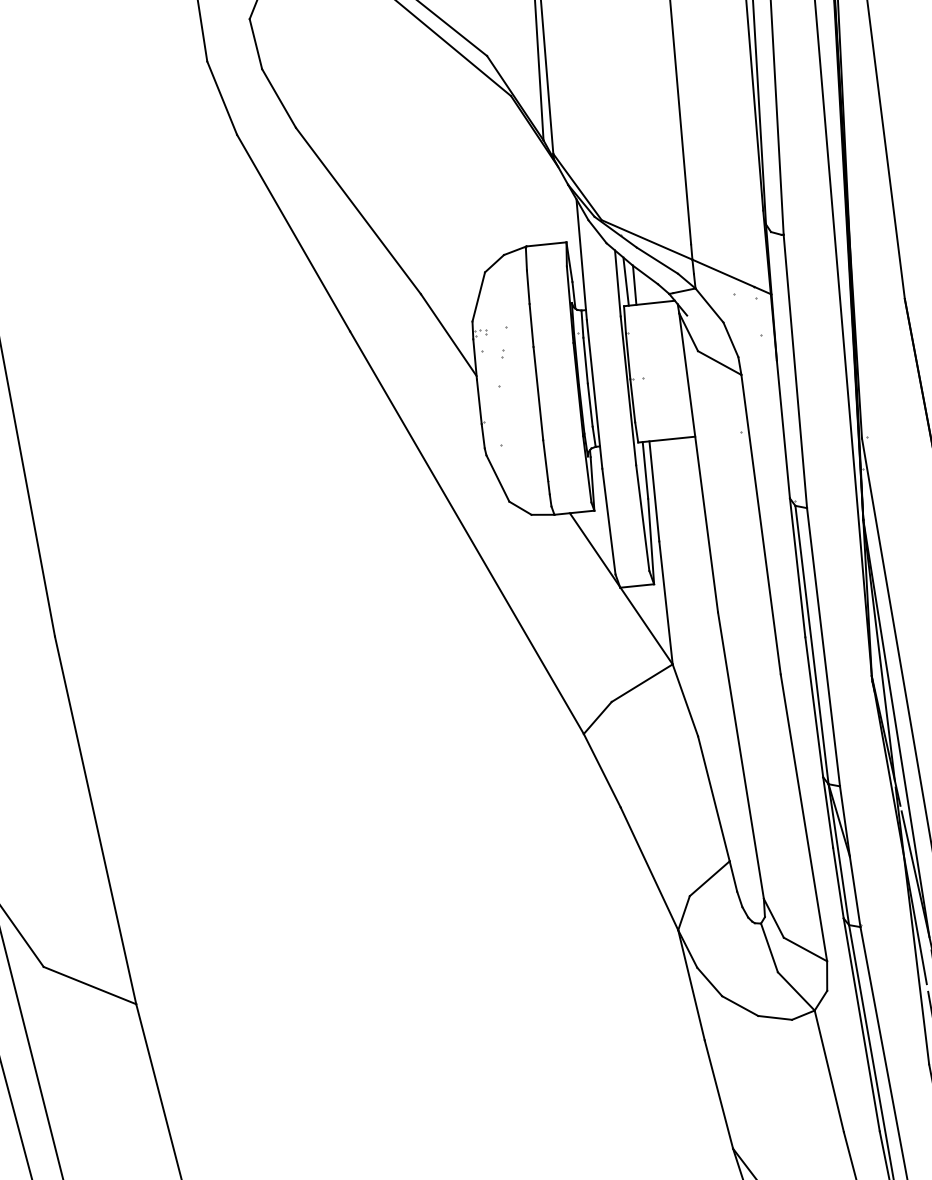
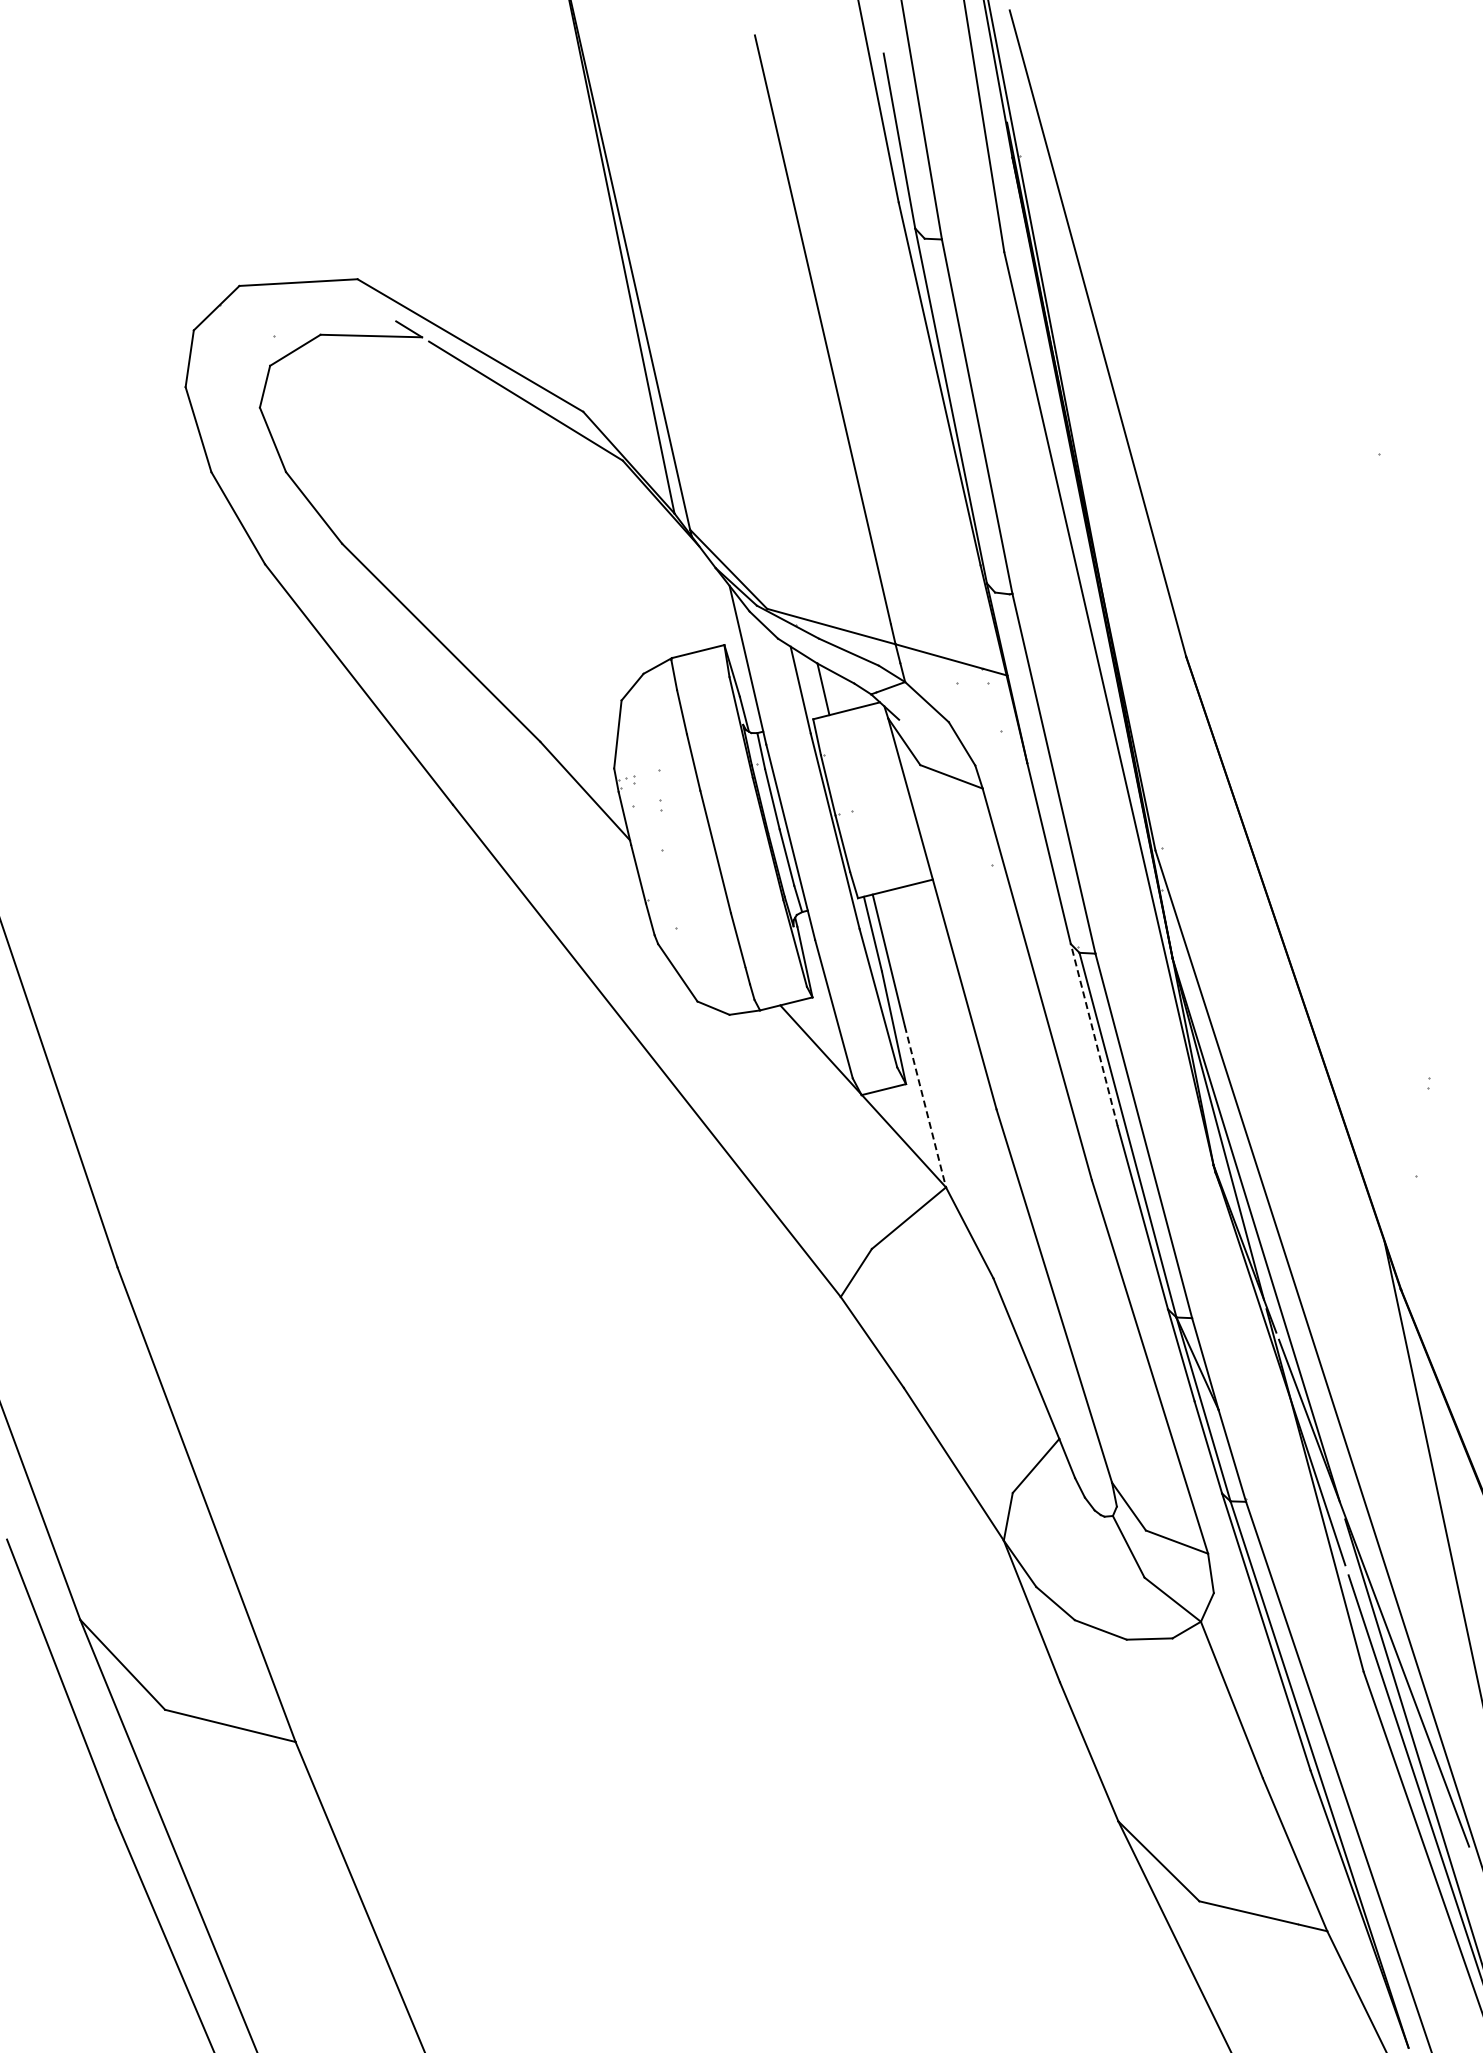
line: (626, 281) -> (811, 685), removed
line: (797, 567) -> (1094, 1034), solid -> dashed
line: (665, 603) -> (925, 1107), solid -> dashed

